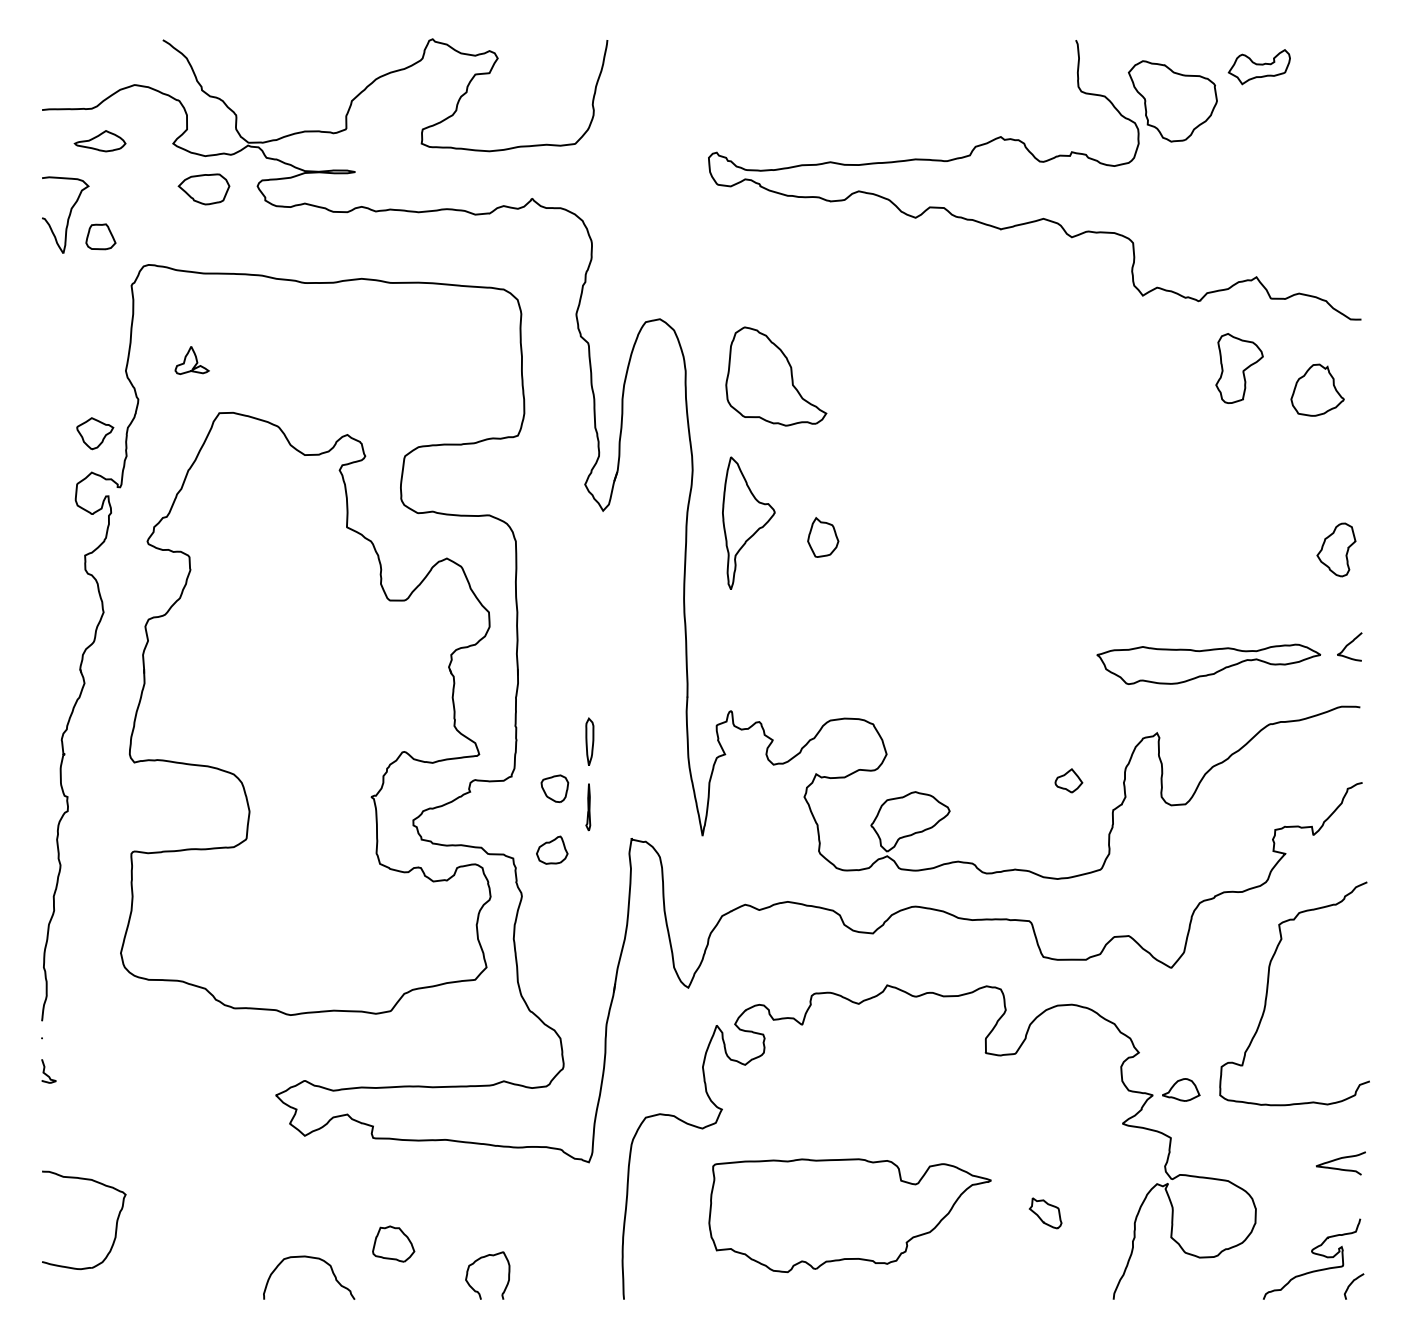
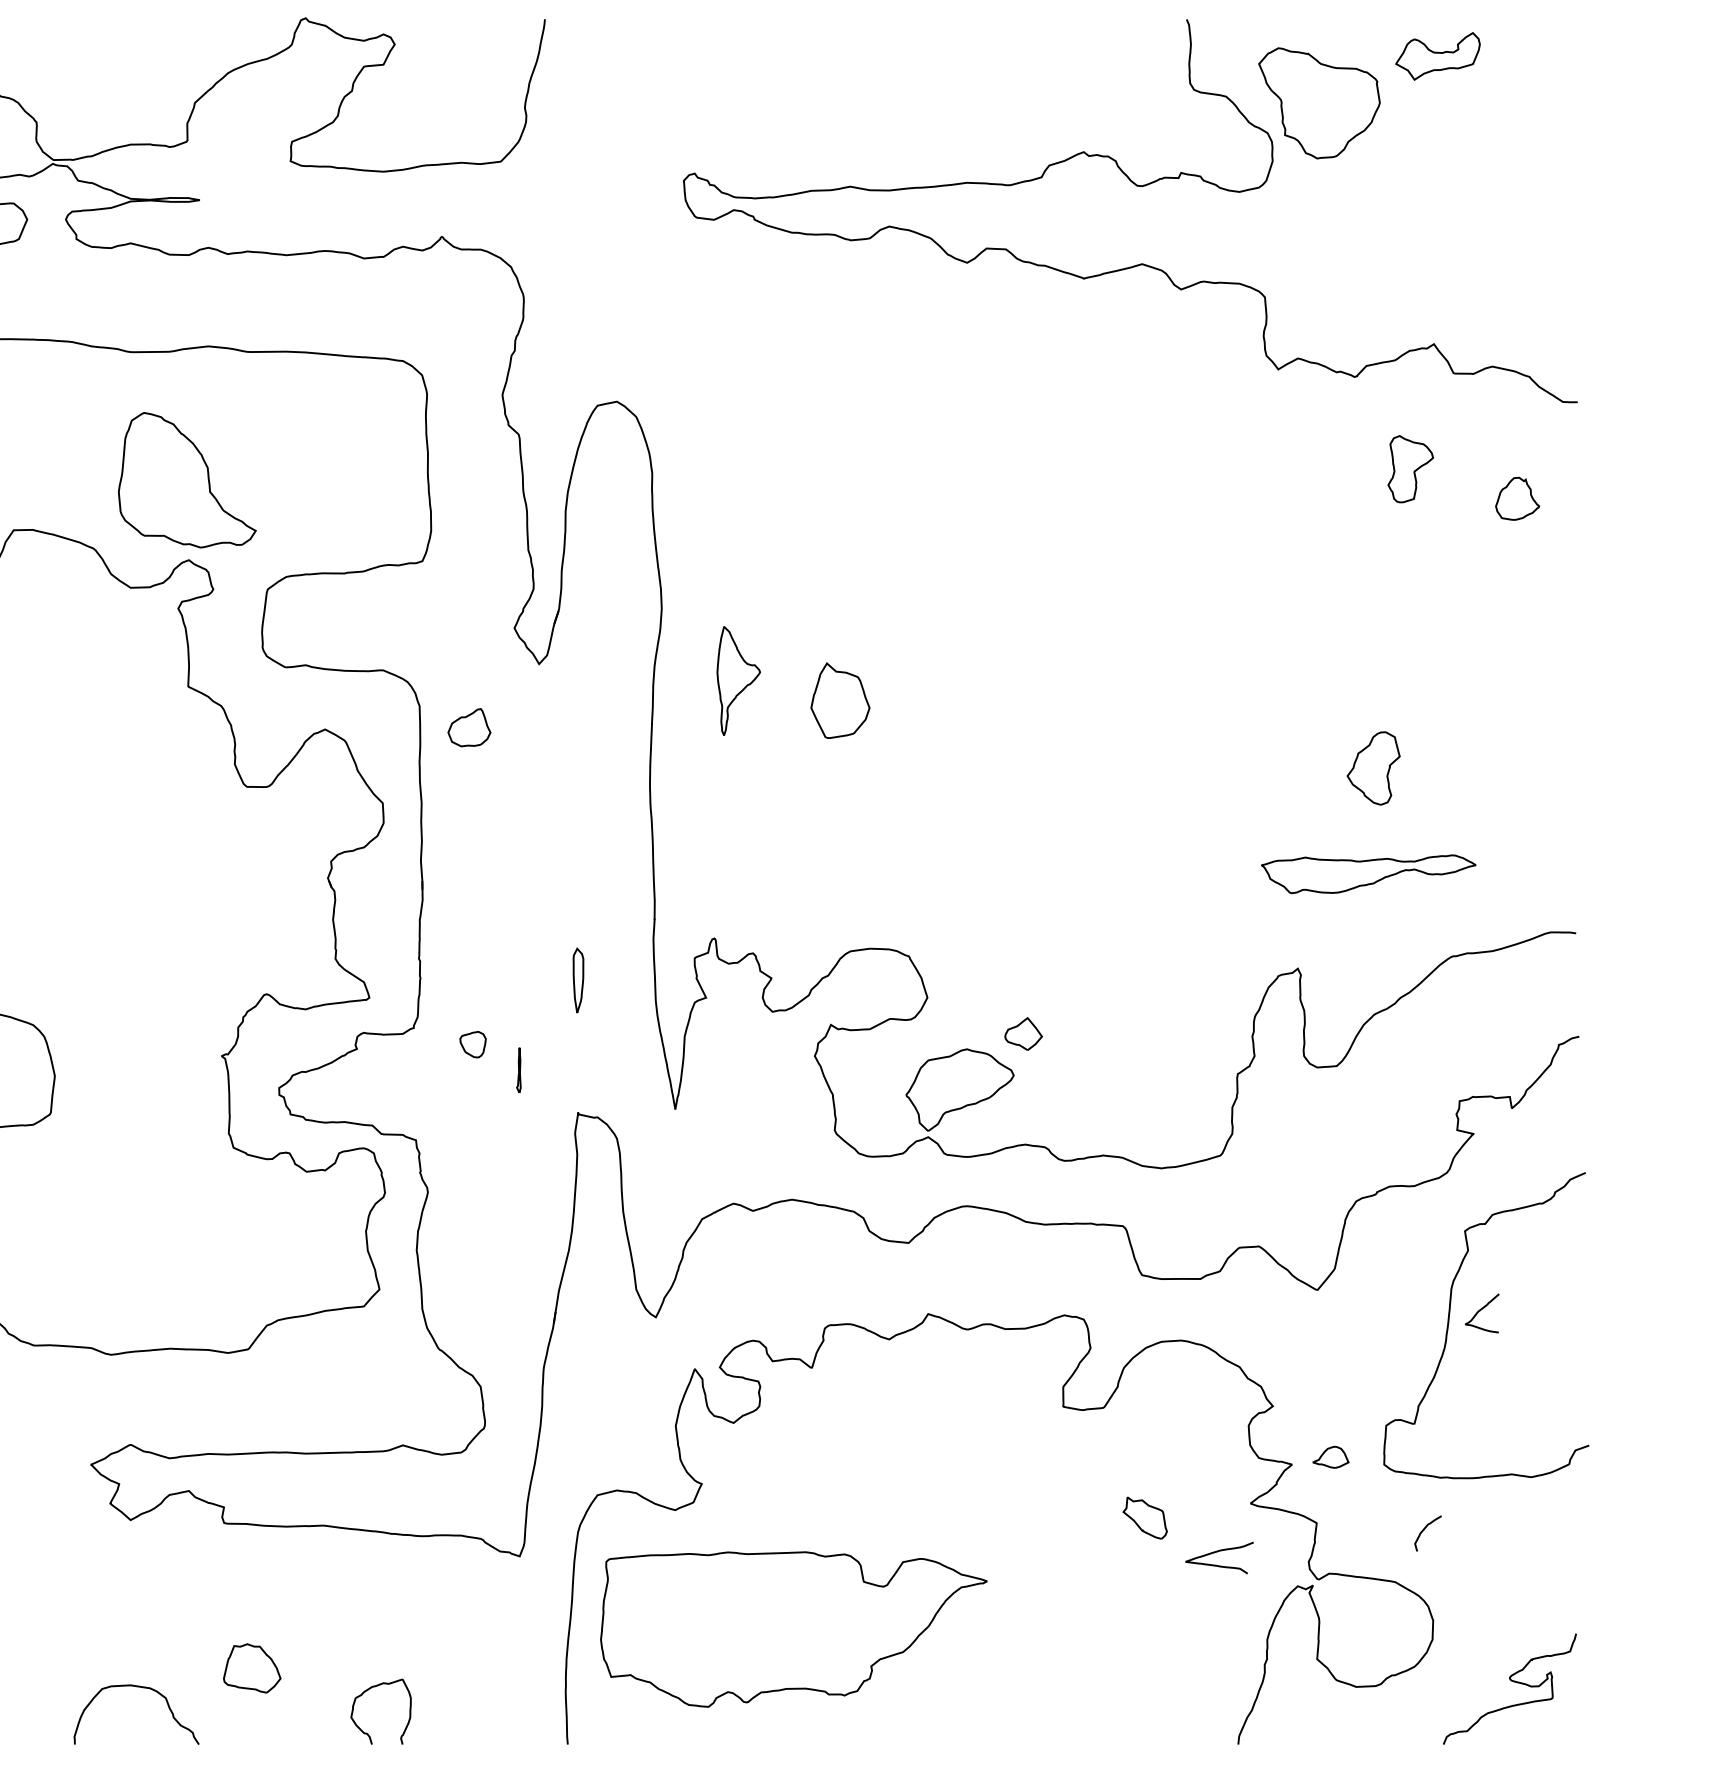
part: (1239, 368) -> (1410, 469), size x0.7
part: (776, 376) -> (187, 480), moved
part: (1317, 389) -> (1517, 497), size x0.6
part: (748, 522) -> (738, 680), size x0.6
part: (823, 537) -> (840, 700), size x1.4
part: (1336, 549) -> (1373, 767), moved
curve: (1348, 645) -> (1480, 1311), moved
part: (1208, 663) -> (1368, 873), size x0.7
part: (589, 741) -> (577, 980), moved
part: (1068, 780) -> (1023, 1033), moved
part: (554, 788) -> (472, 1044), size x0.7
part: (588, 807) -> (519, 1070), size x0.7
part: (552, 849) -> (469, 726), moved
part: (1181, 1089) -> (1331, 1456), size x0.7
curve: (1340, 1159) -> (1218, 1552), moved
part: (1045, 1213) -> (1144, 1518), moved
part: (849, 1215) -> (792, 1629), moved
curve: (1351, 1284) -> (1424, 1530), moved

